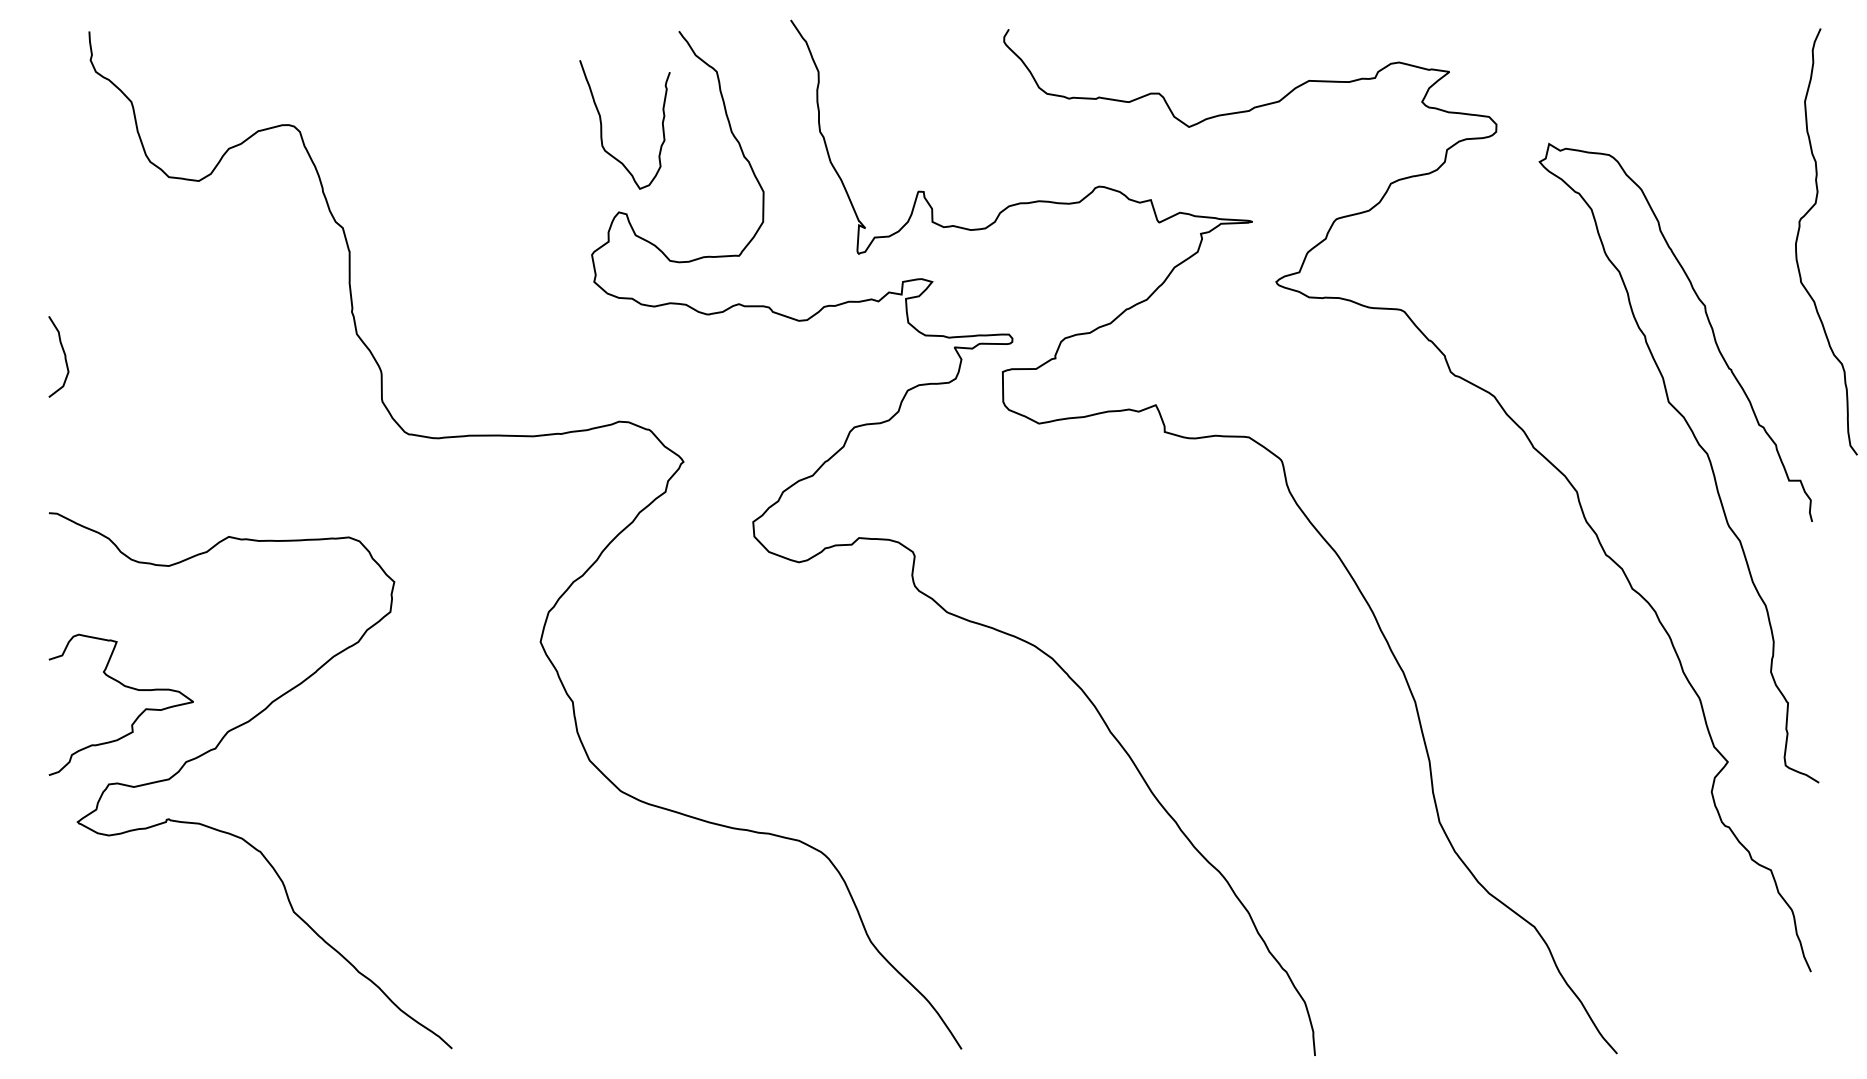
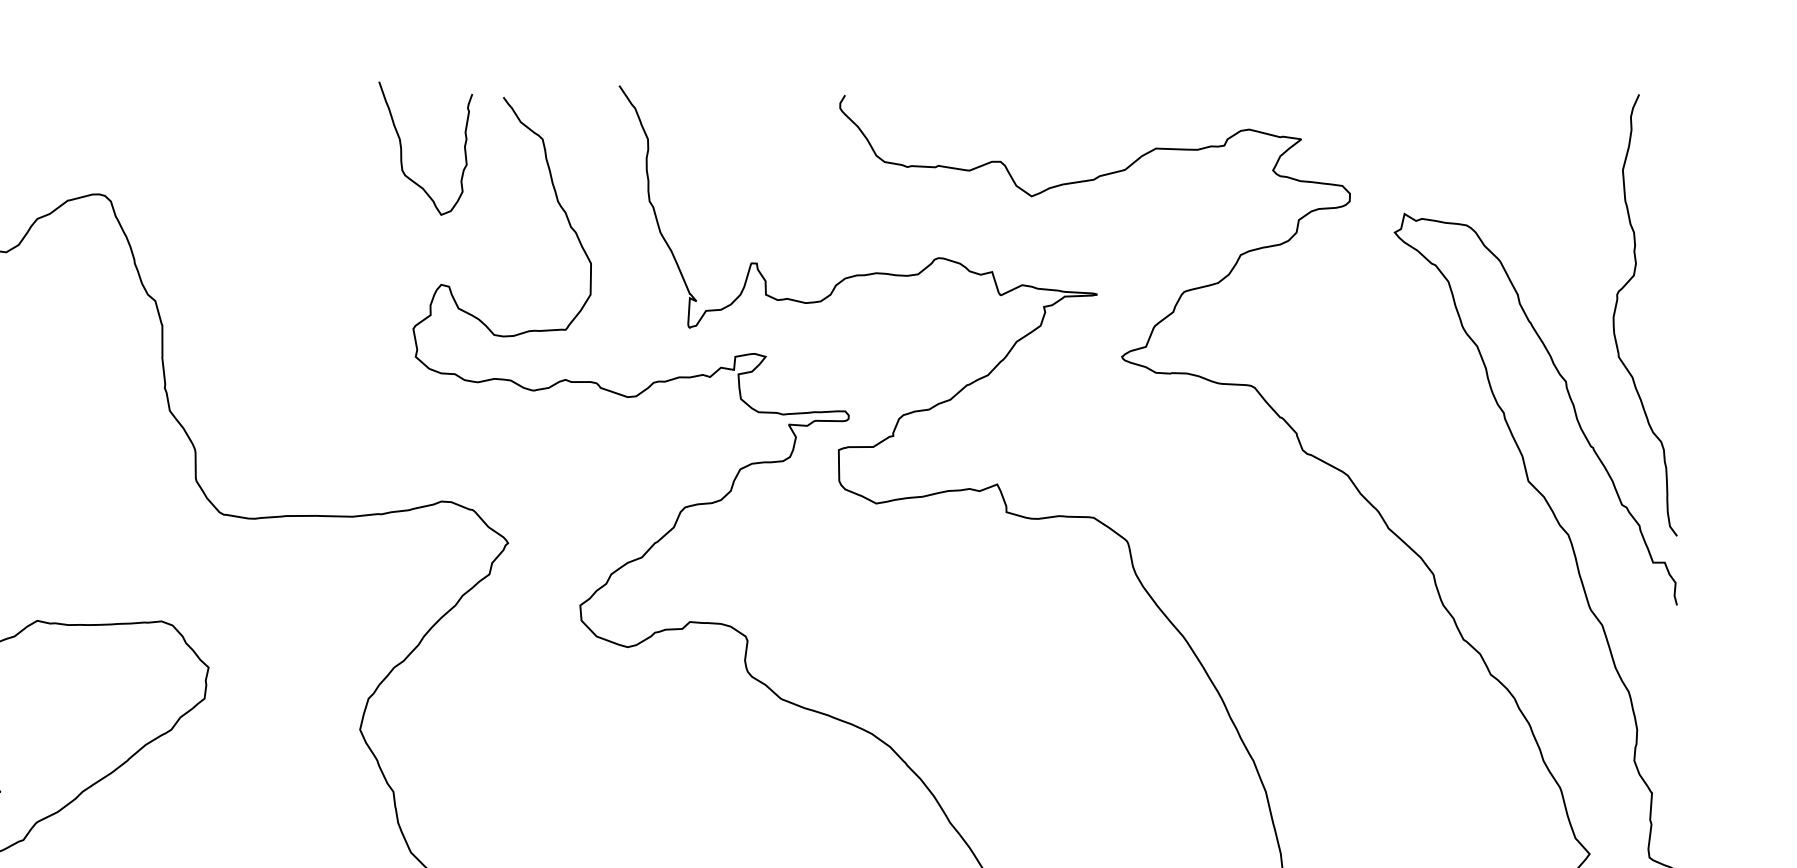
curve: (602, 124) -> (402, 148), moved
curve: (1798, 237) -> (1616, 310), moved

